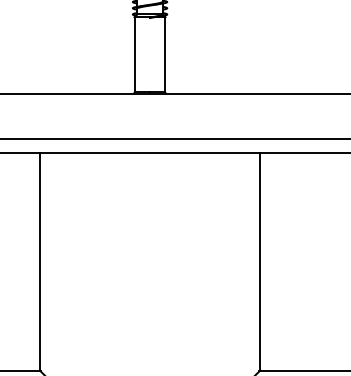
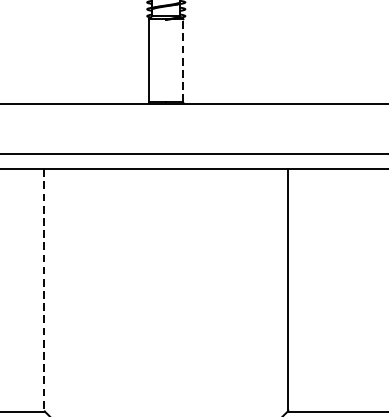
line: (165, 54) -> (183, 60), solid -> dashed
line: (39, 262) -> (43, 291), solid -> dashed

